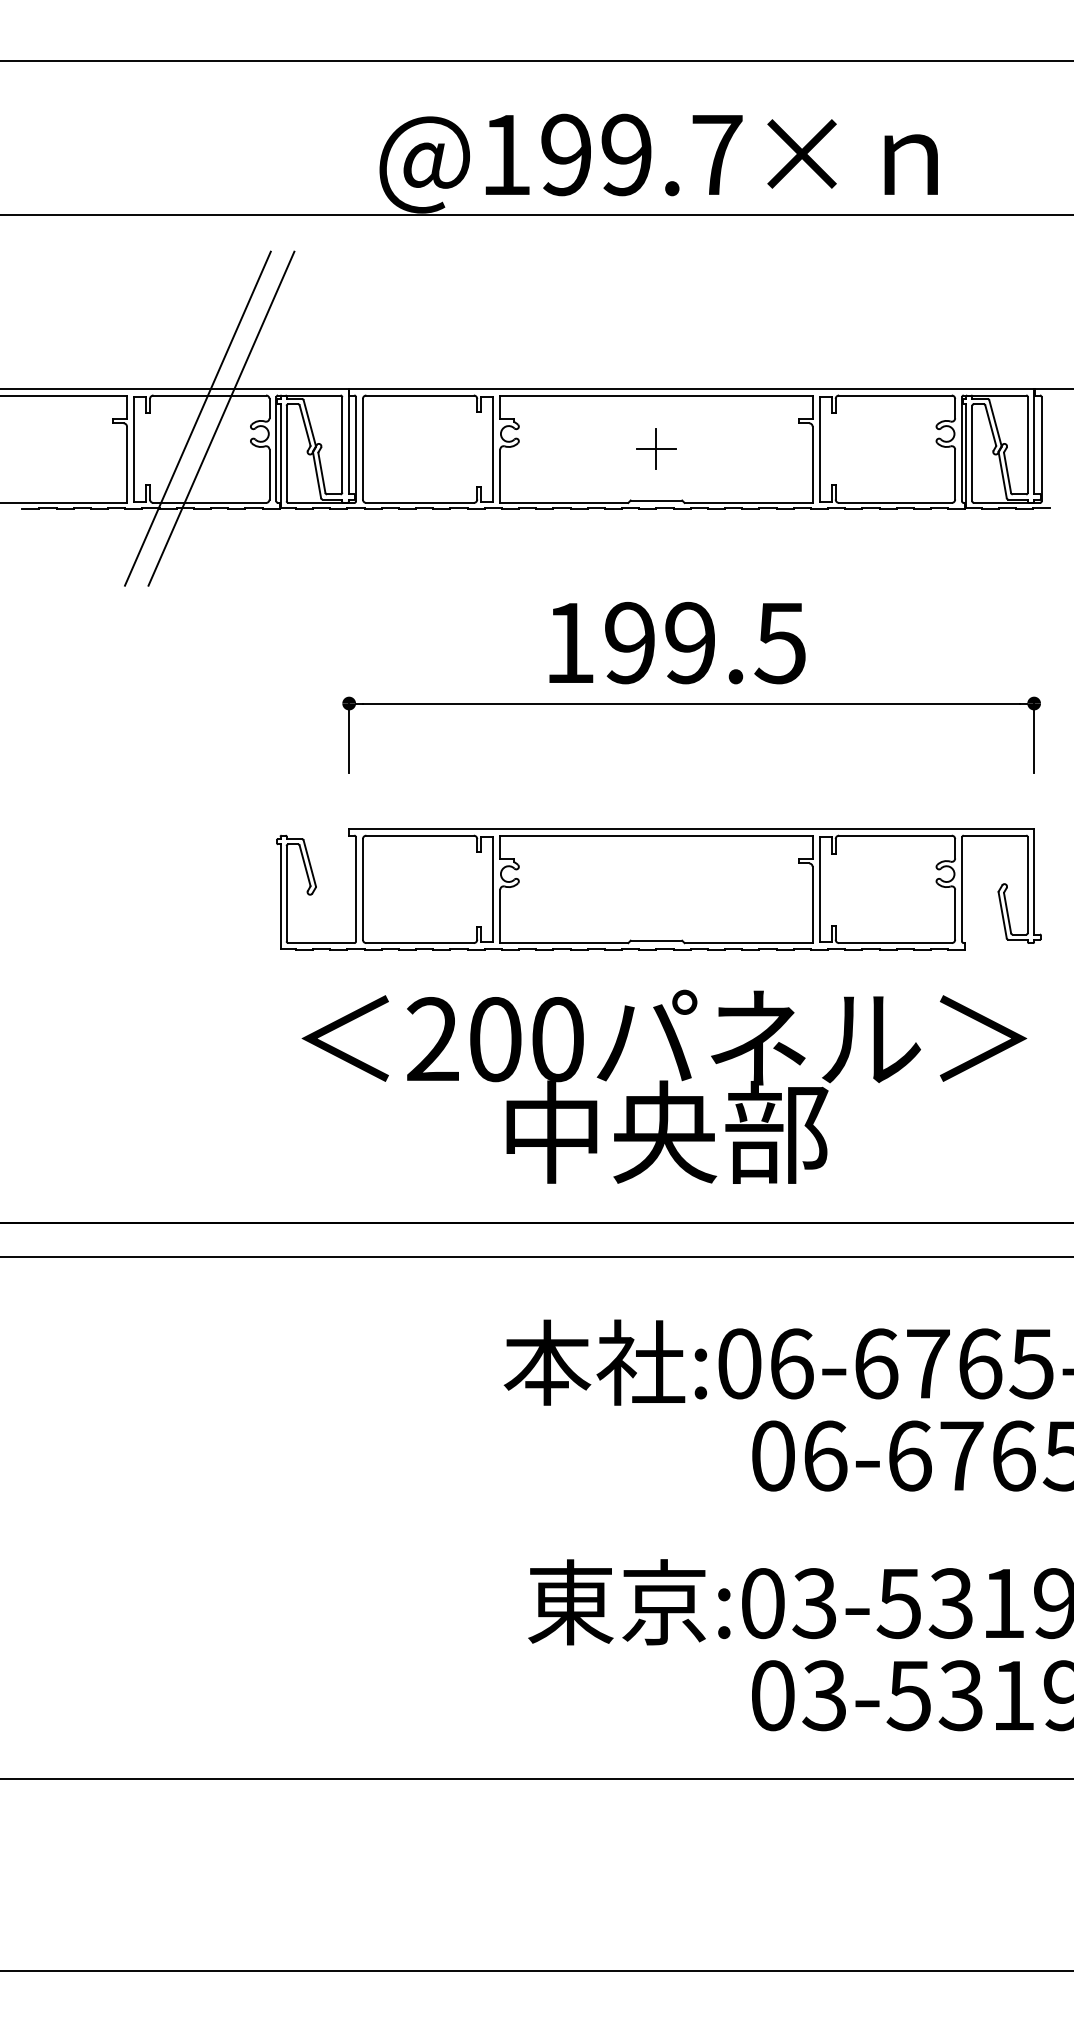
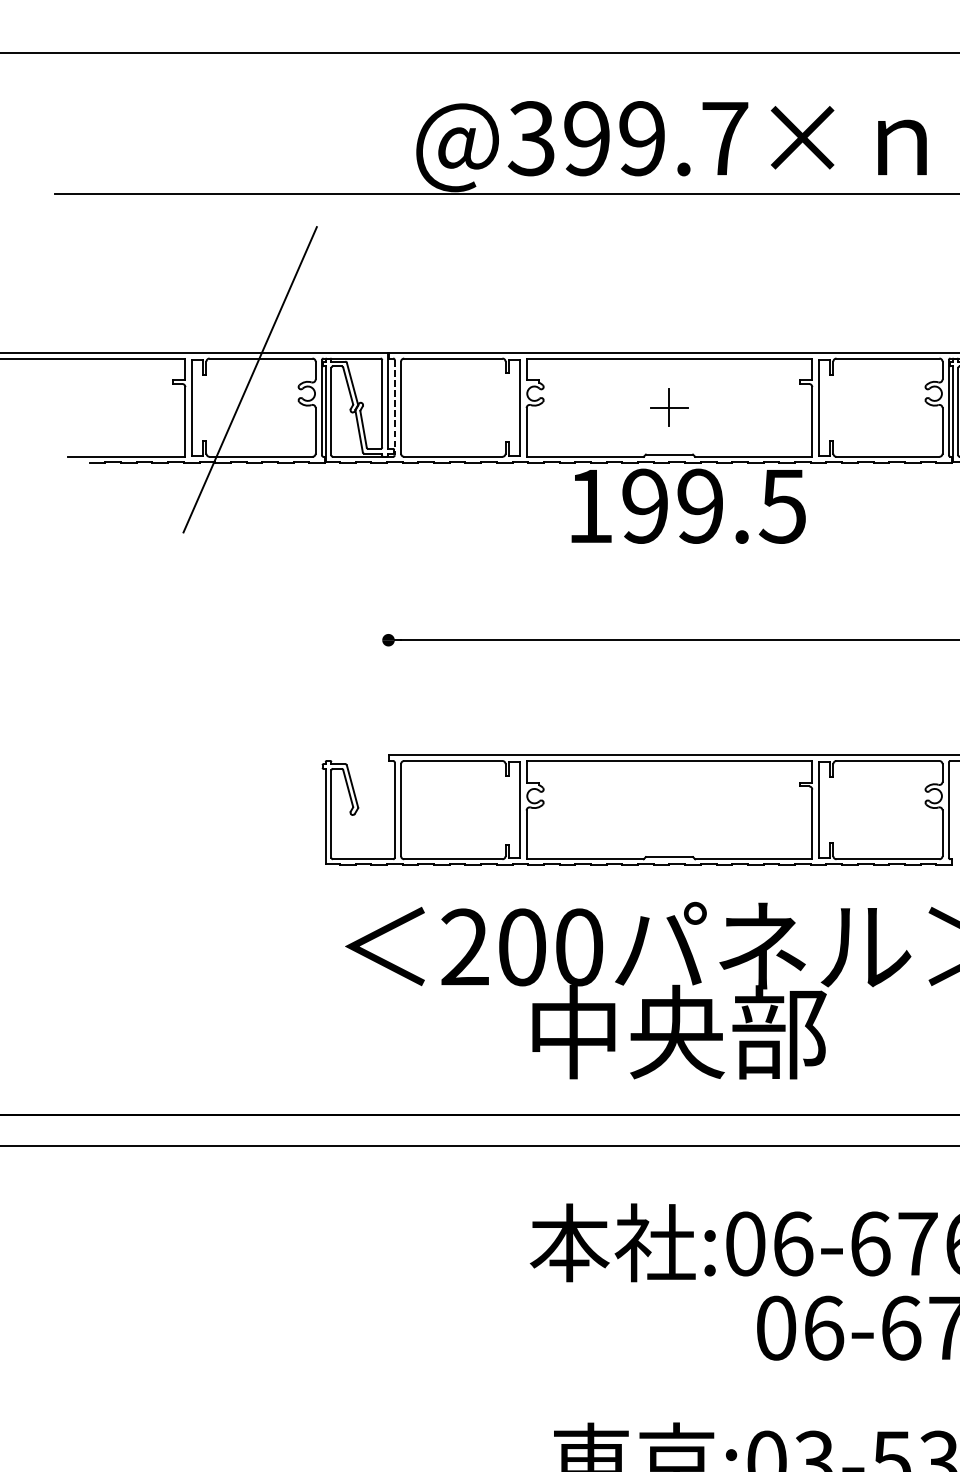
text: (504, 154) -> (530, 138), @199.7× -> @399.7×
line: (221, 418) -> (271, 379), removed
line: (356, 449) -> (395, 407), solid -> dashed
text: (677, 643) -> (688, 506), moved
line: (349, 737) -> (388, 671), removed

